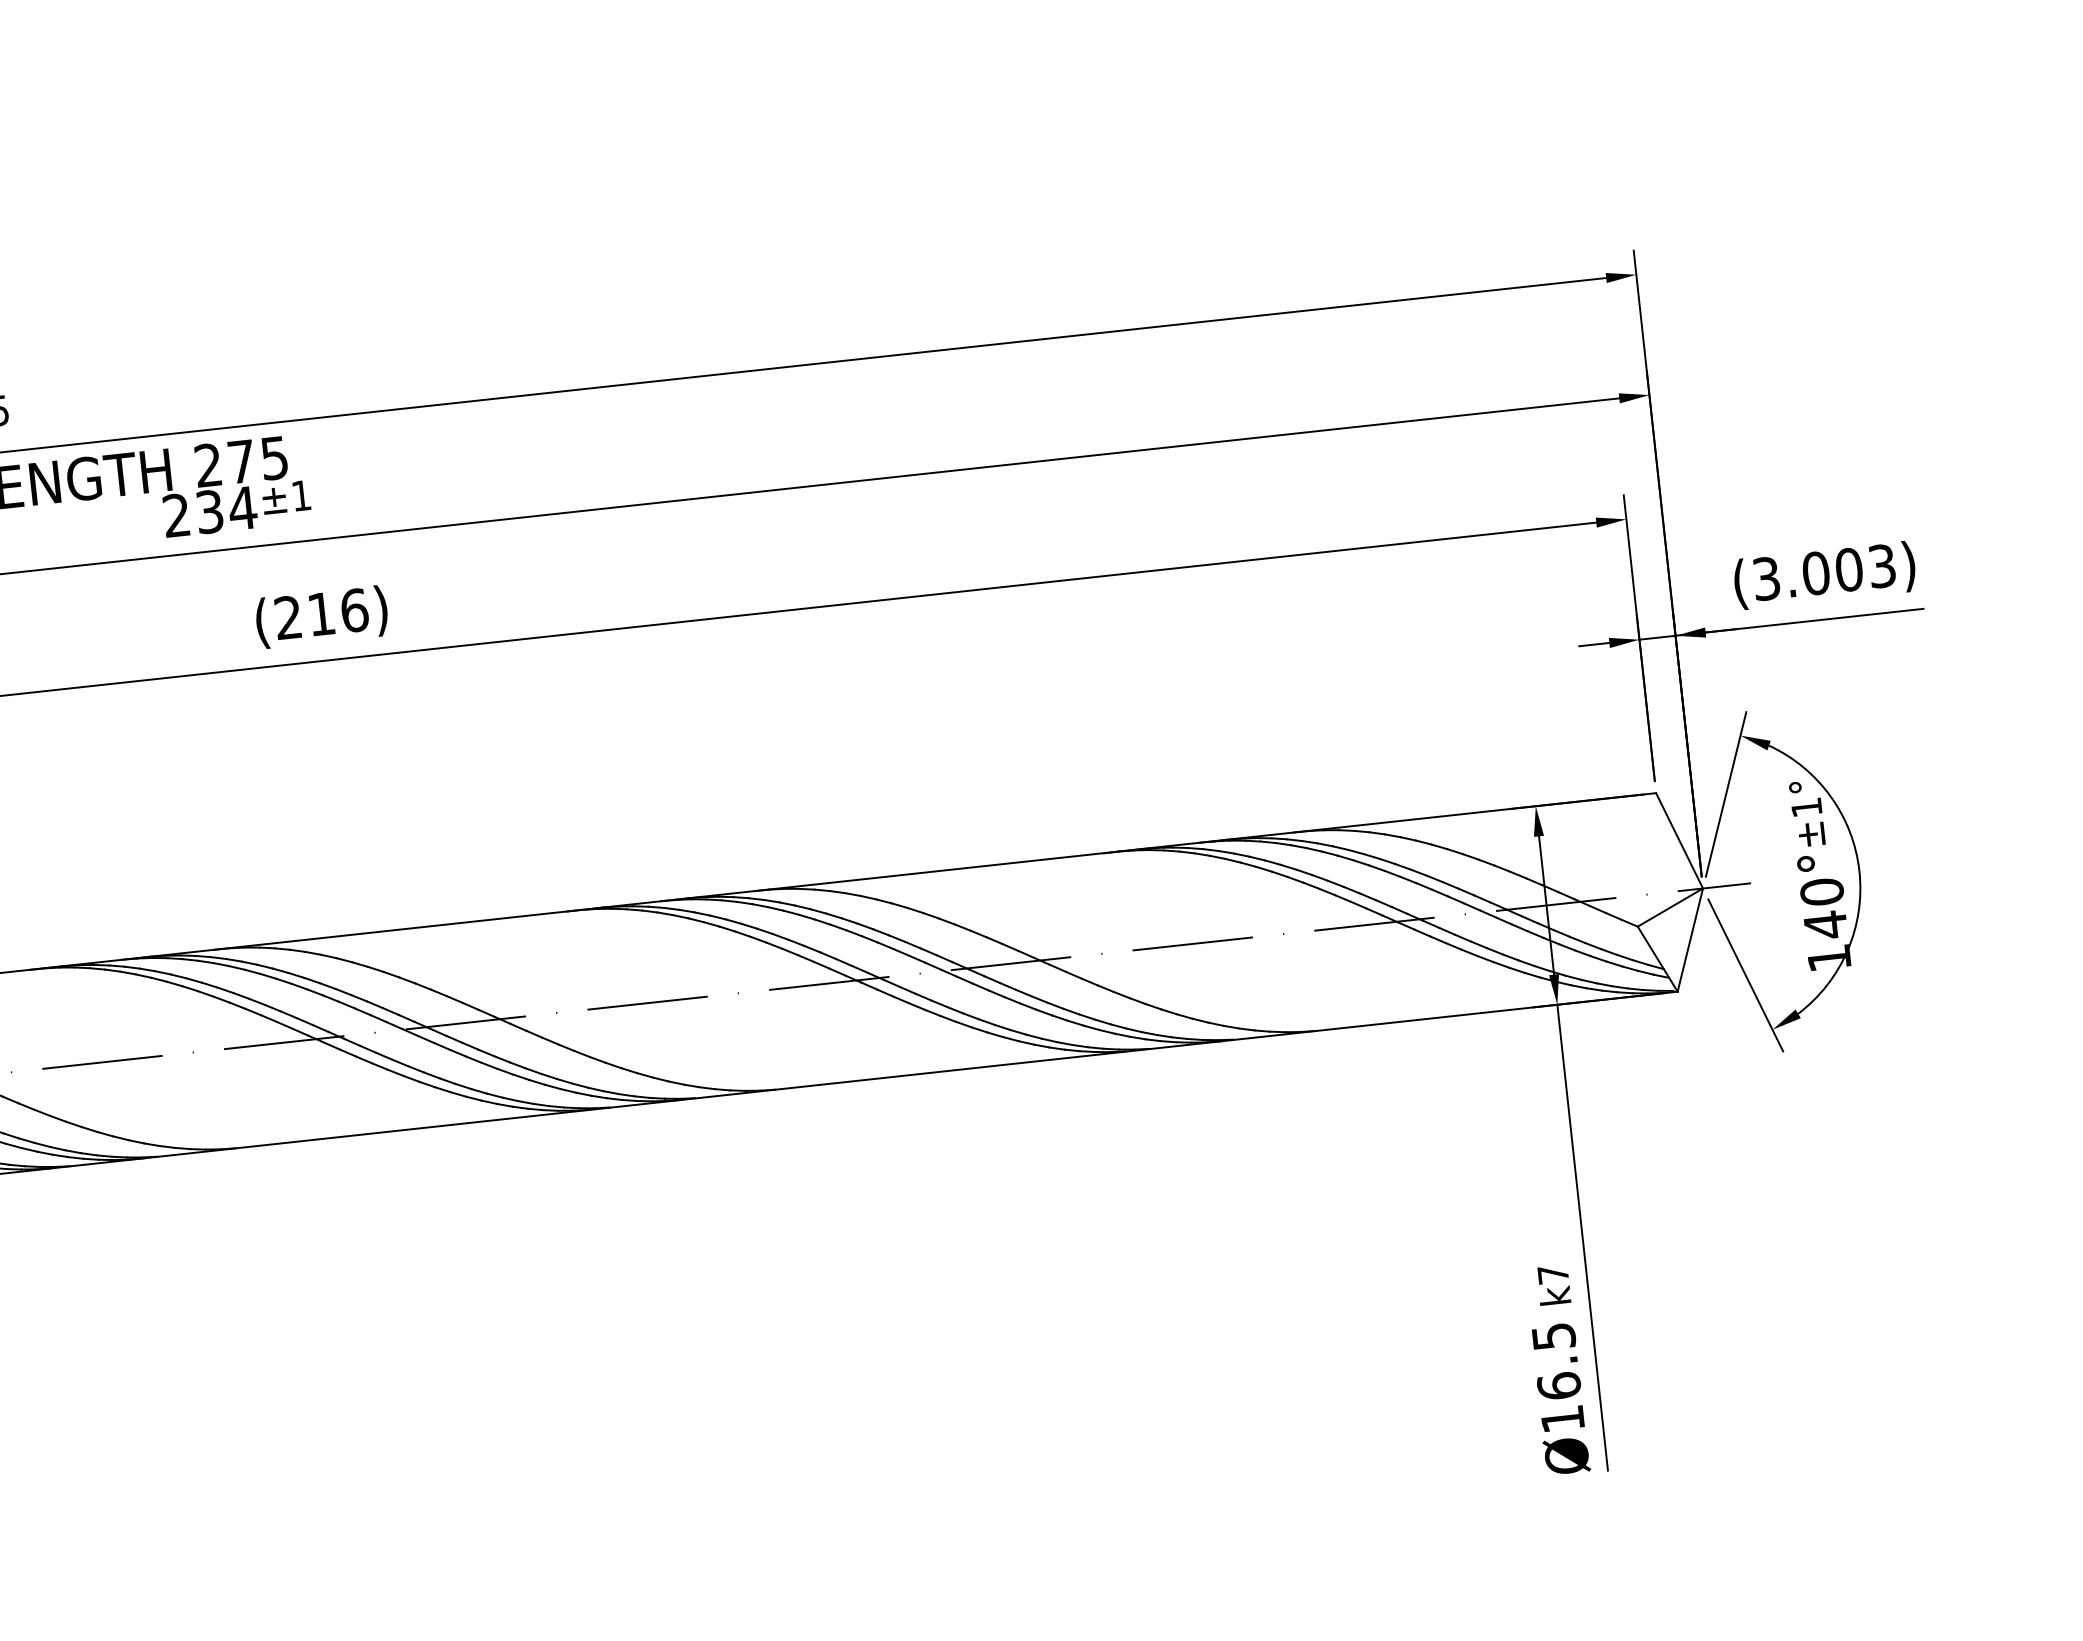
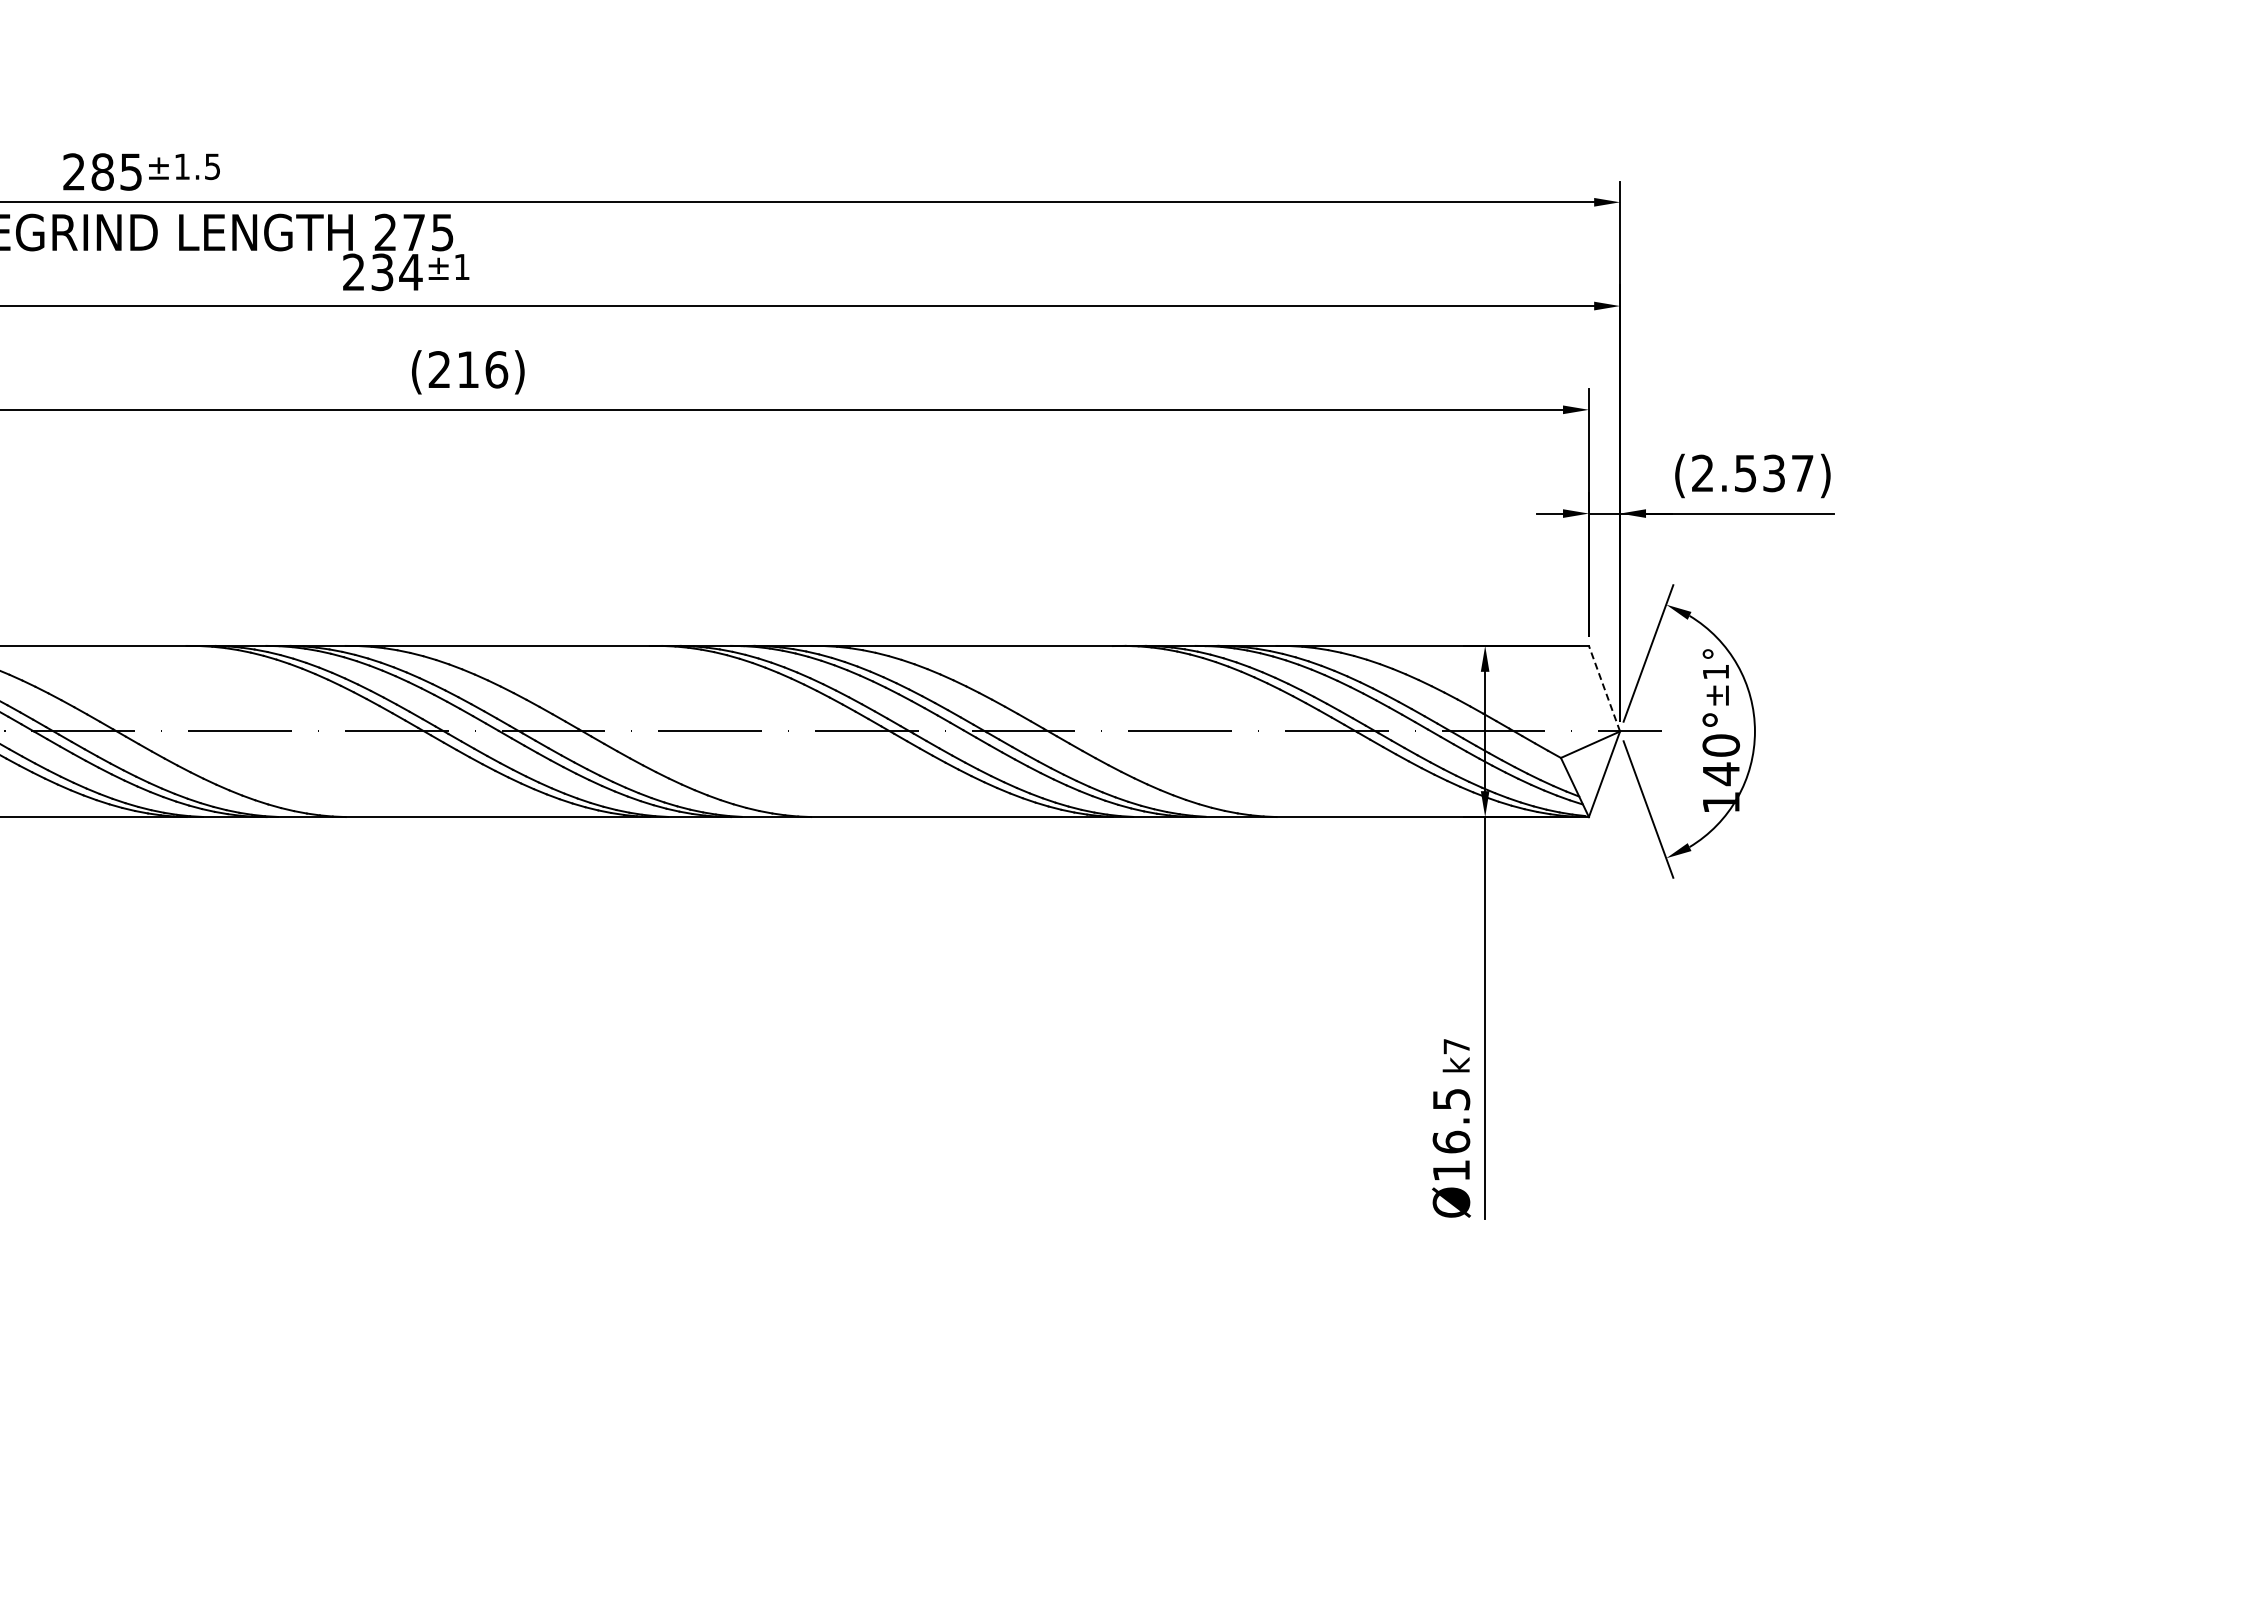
text: (1824, 572) -> (1752, 473), (3.003) -> (2.537)
line: (1679, 840) -> (1604, 688), solid -> dashed

